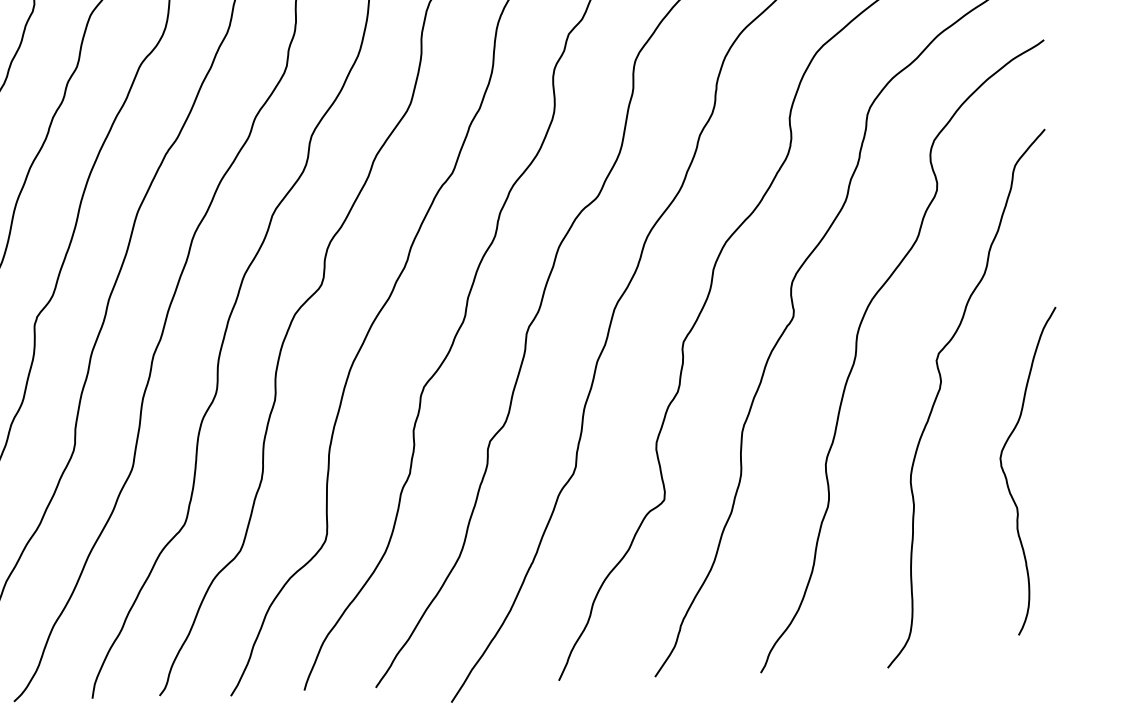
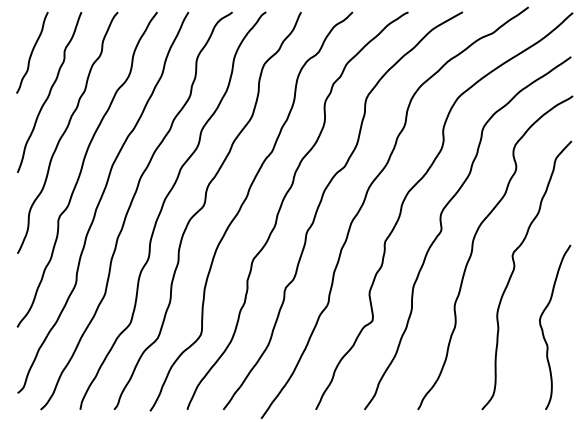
curve: (1008, 478) -> (543, 330), moved

